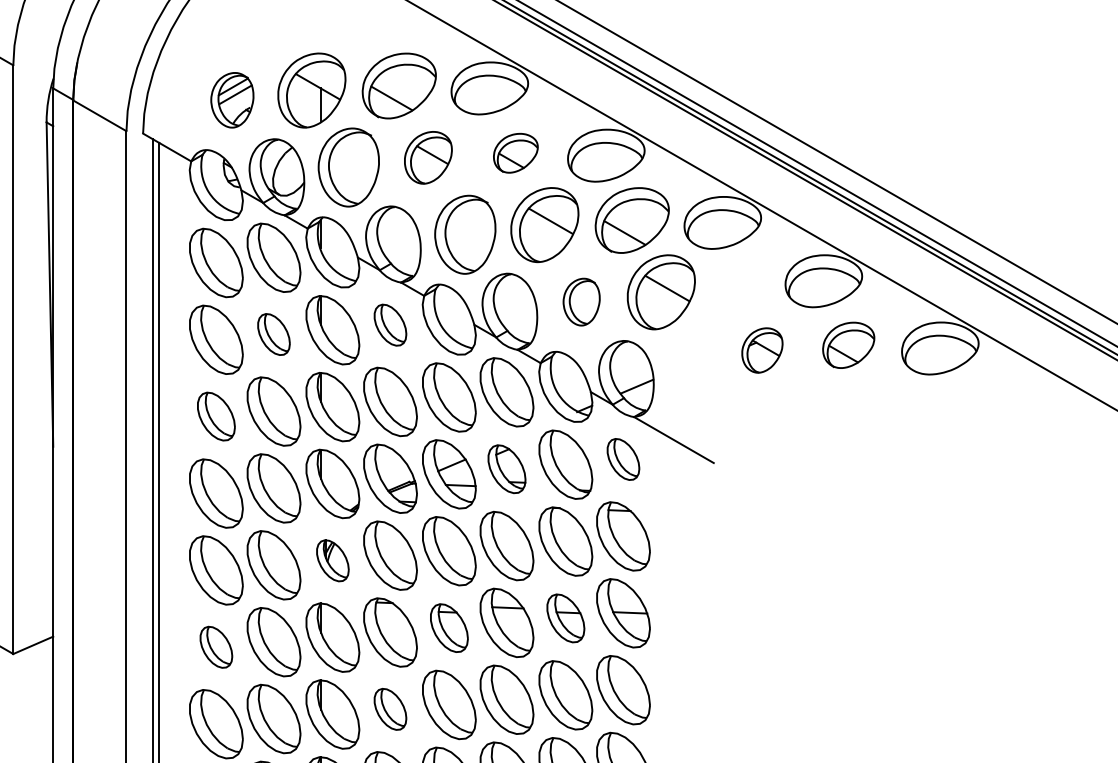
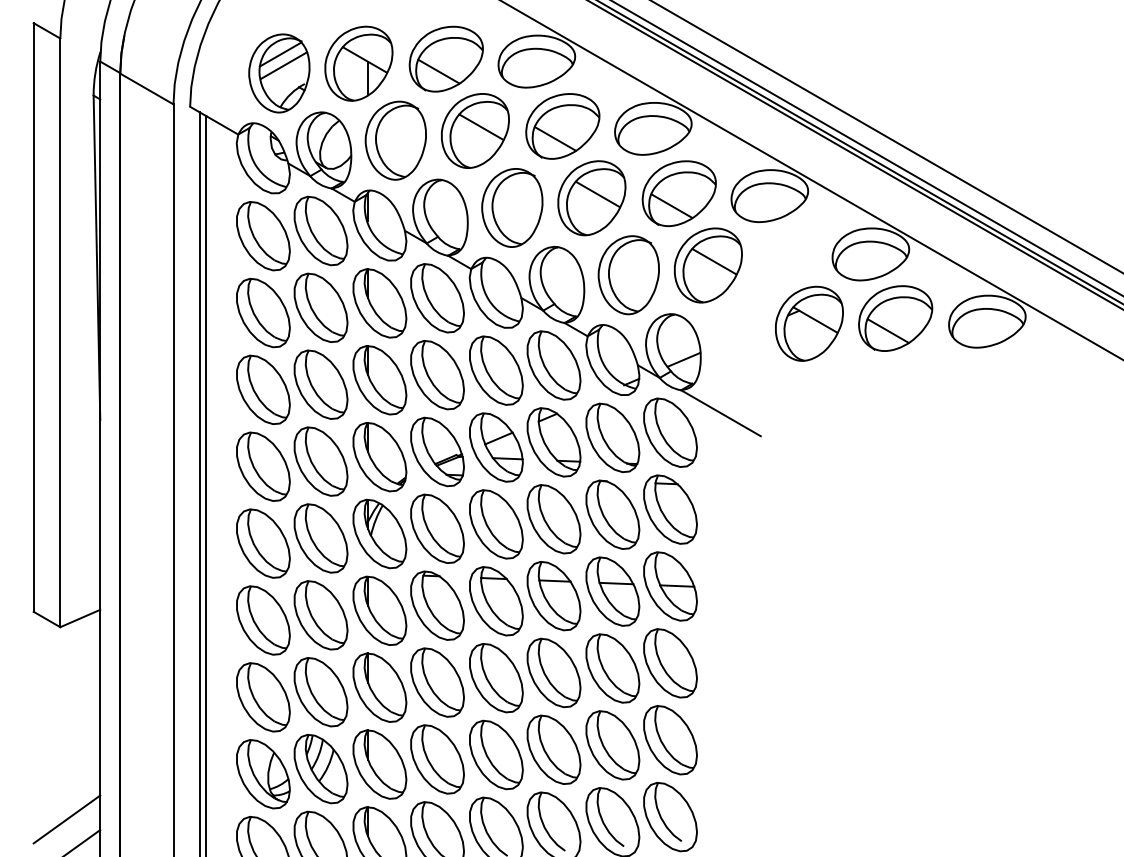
part: (232, 100) -> (279, 73), size x1.43
part: (515, 153) -> (562, 126), size x1.67
part: (428, 157) -> (475, 130), size x1.43
part: (581, 302) -> (628, 275), size x1.67
part: (390, 325) -> (437, 298), size x1.67
part: (273, 334) -> (320, 307), size x1.67
part: (848, 345) -> (895, 318), size x1.43
part: (762, 350) -> (809, 323), size x1.67
part: (216, 416) -> (263, 389), size x1.43
part: (623, 459) -> (670, 432), size x1.67
part: (506, 469) -> (553, 442), size x1.43
part: (332, 560) -> (379, 533), size x1.67
part: (565, 618) -> (612, 591), size x1.43
part: (449, 628) -> (496, 601), size x1.43
part: (216, 647) -> (263, 620), size x1.67
part: (390, 709) -> (437, 682), size x1.67

